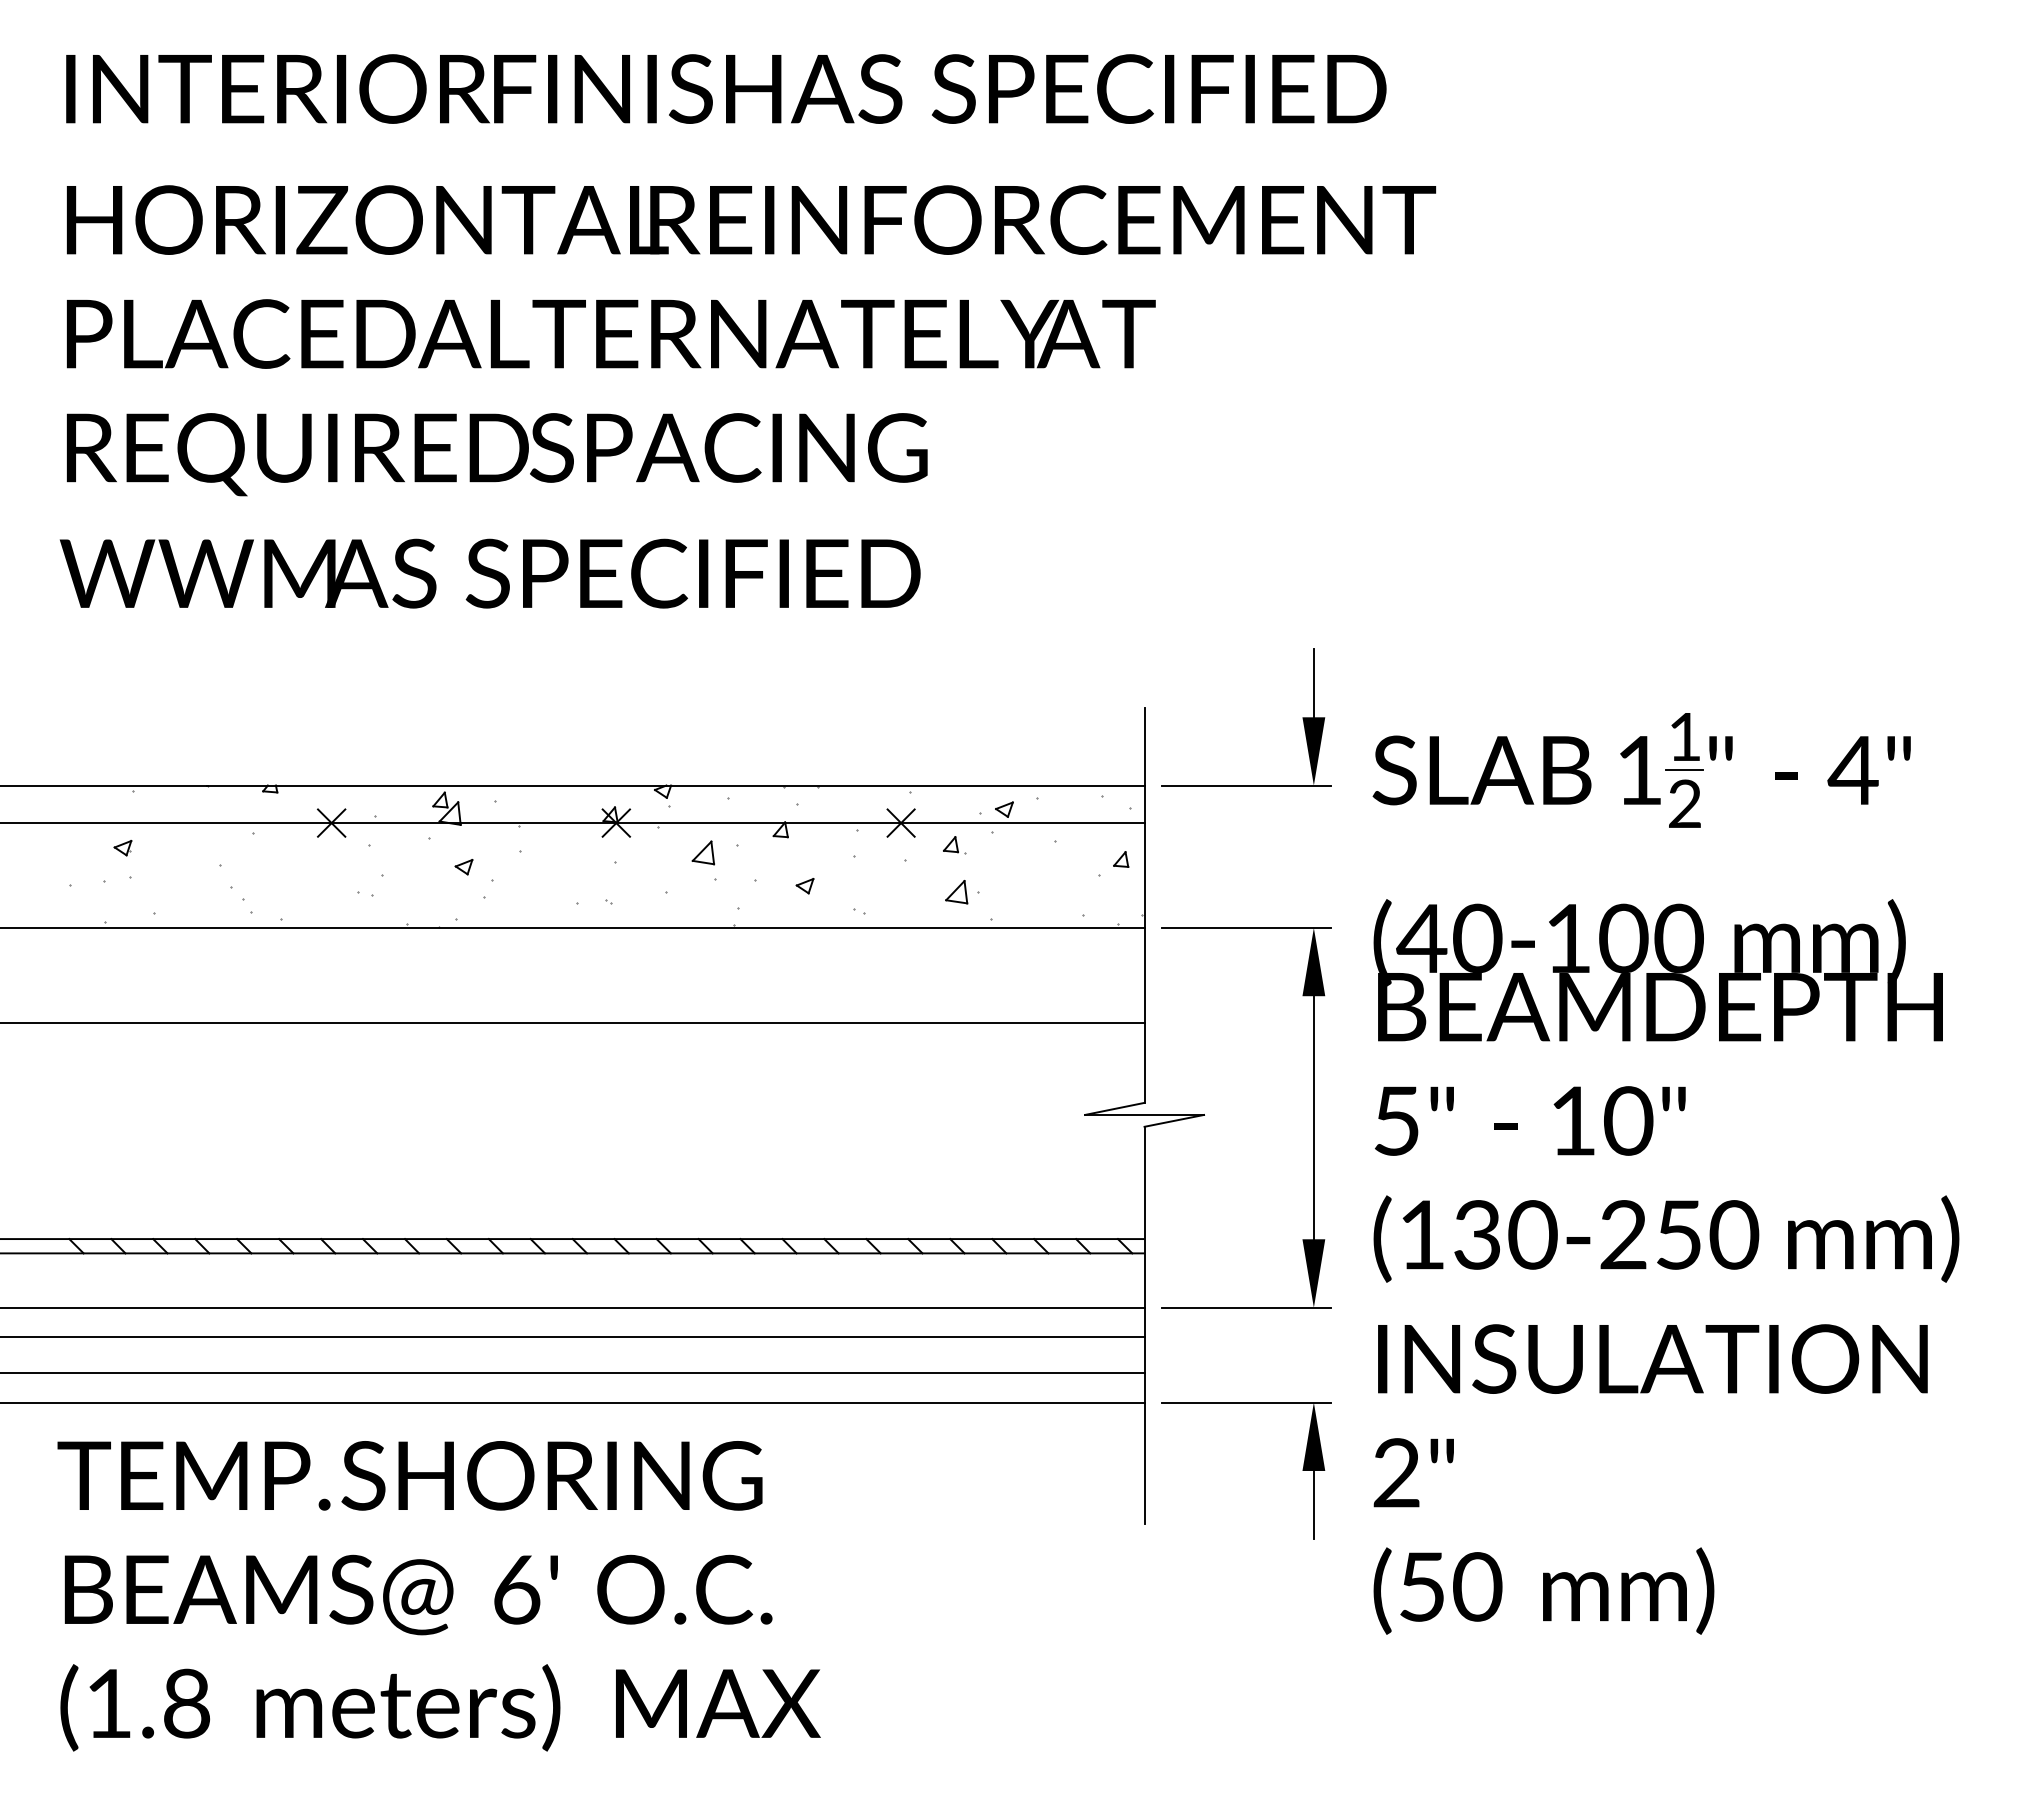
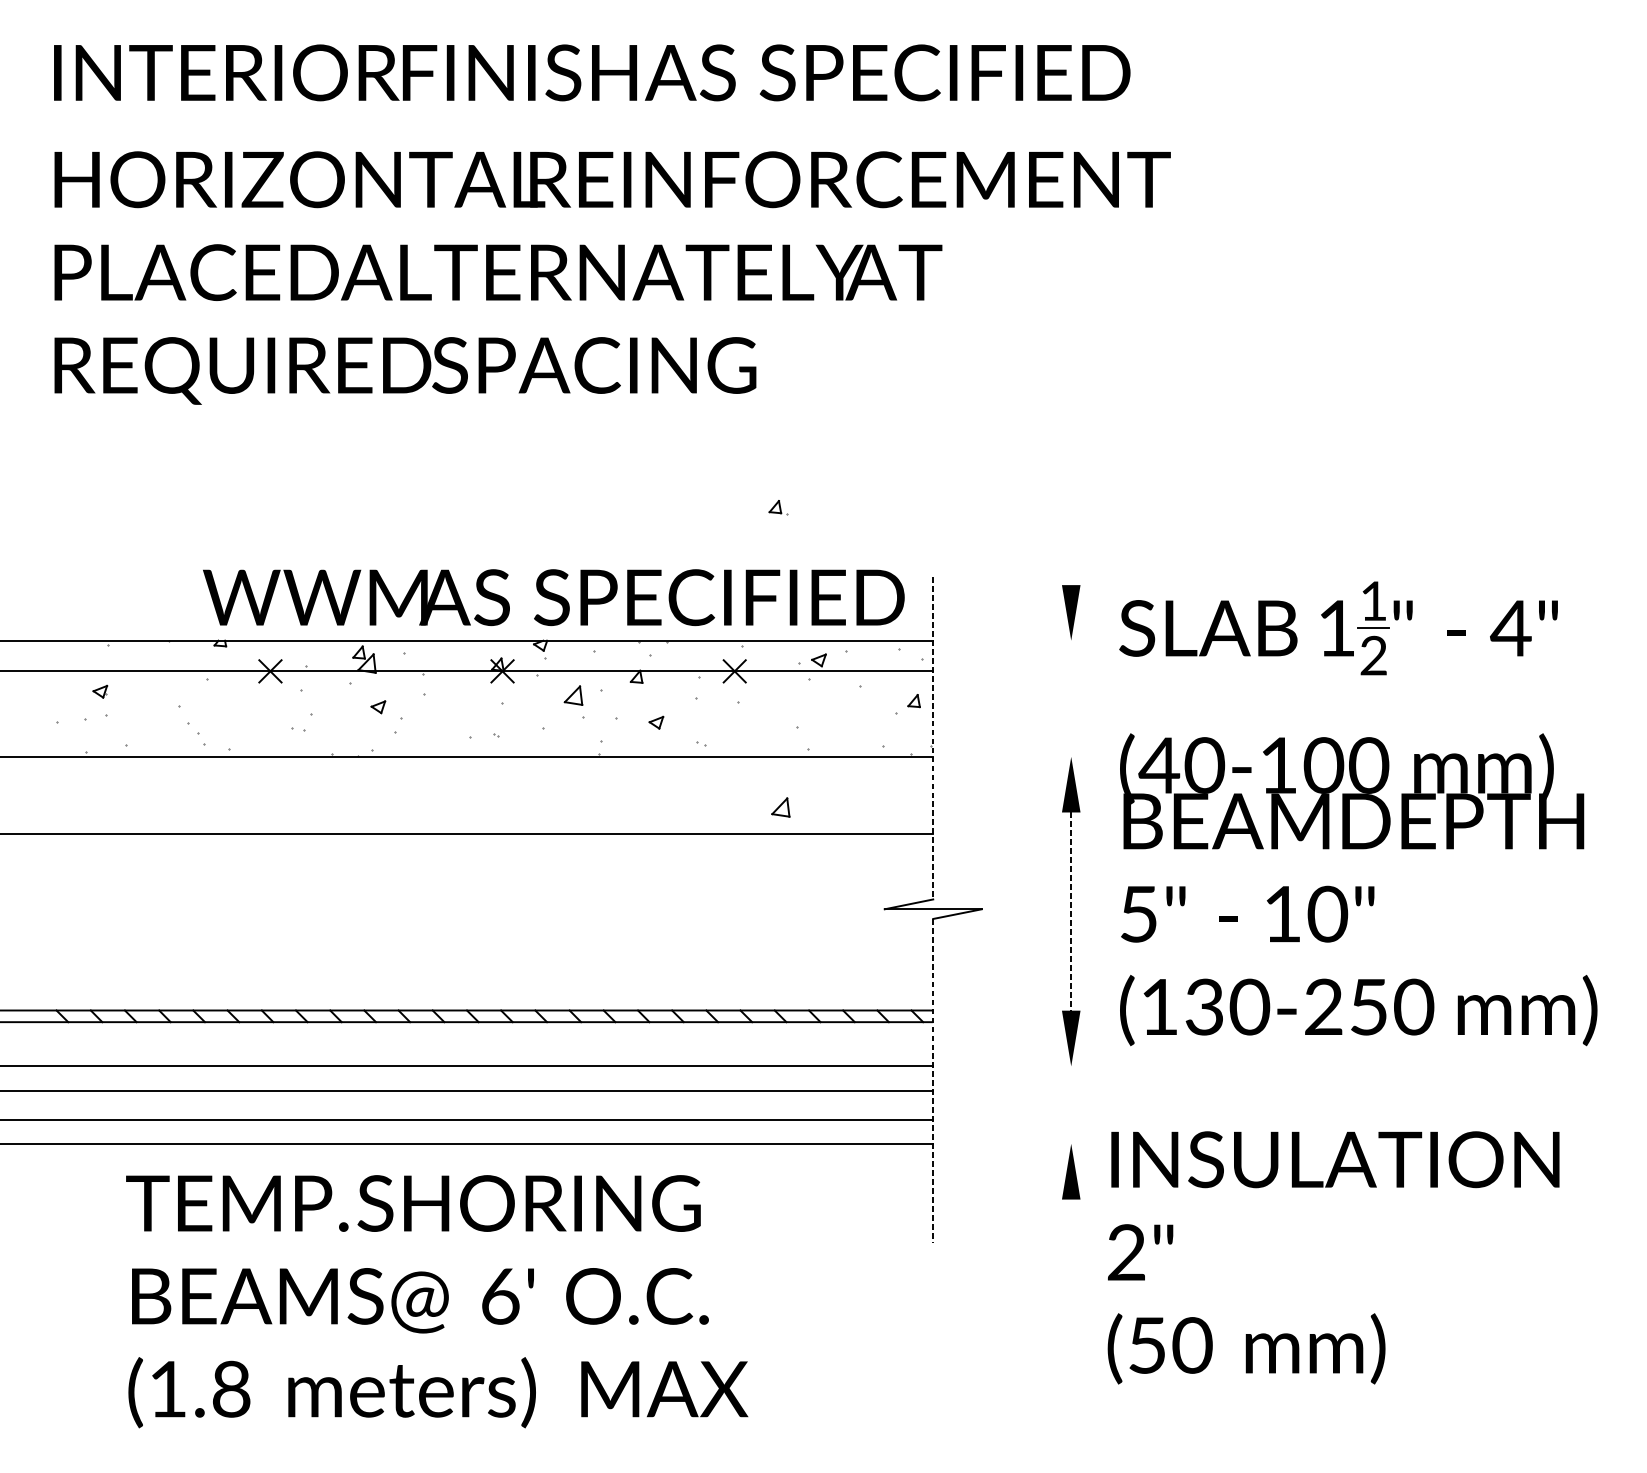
text: (489, 573) -> (553, 597), moved
line: (1313, 682) -> (1070, 556), removed
line: (1246, 785) -> (1016, 640), removed
part: (954, 845) -> (778, 507), moved
part: (956, 892) -> (780, 807), moved
line: (1144, 905) -> (933, 738), solid -> dashed
line: (1246, 927) -> (1016, 756), removed
line: (1313, 1117) -> (1070, 911), solid -> dashed
line: (1246, 1307) -> (1016, 1066), removed
line: (1144, 1325) -> (933, 1080), solid -> dashed
line: (1246, 1402) -> (1016, 1143), removed
text: (1650, 1479) -> (1333, 1257), moved
line: (1313, 1504) -> (1070, 1226), removed
text: (438, 1596) -> (436, 1301), moved

